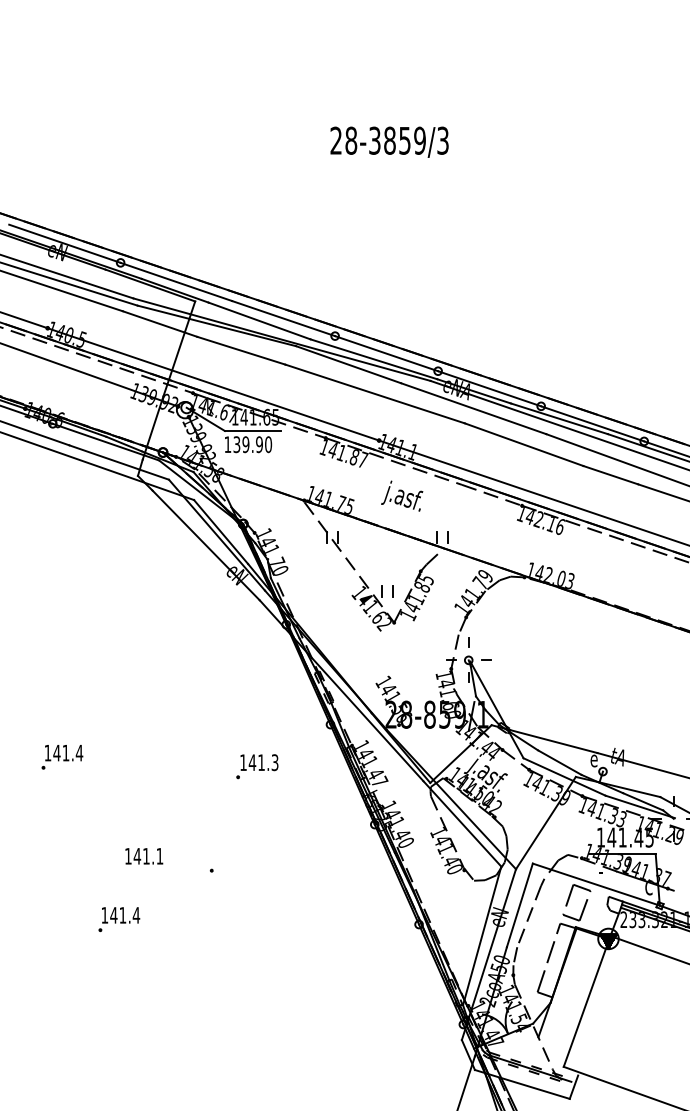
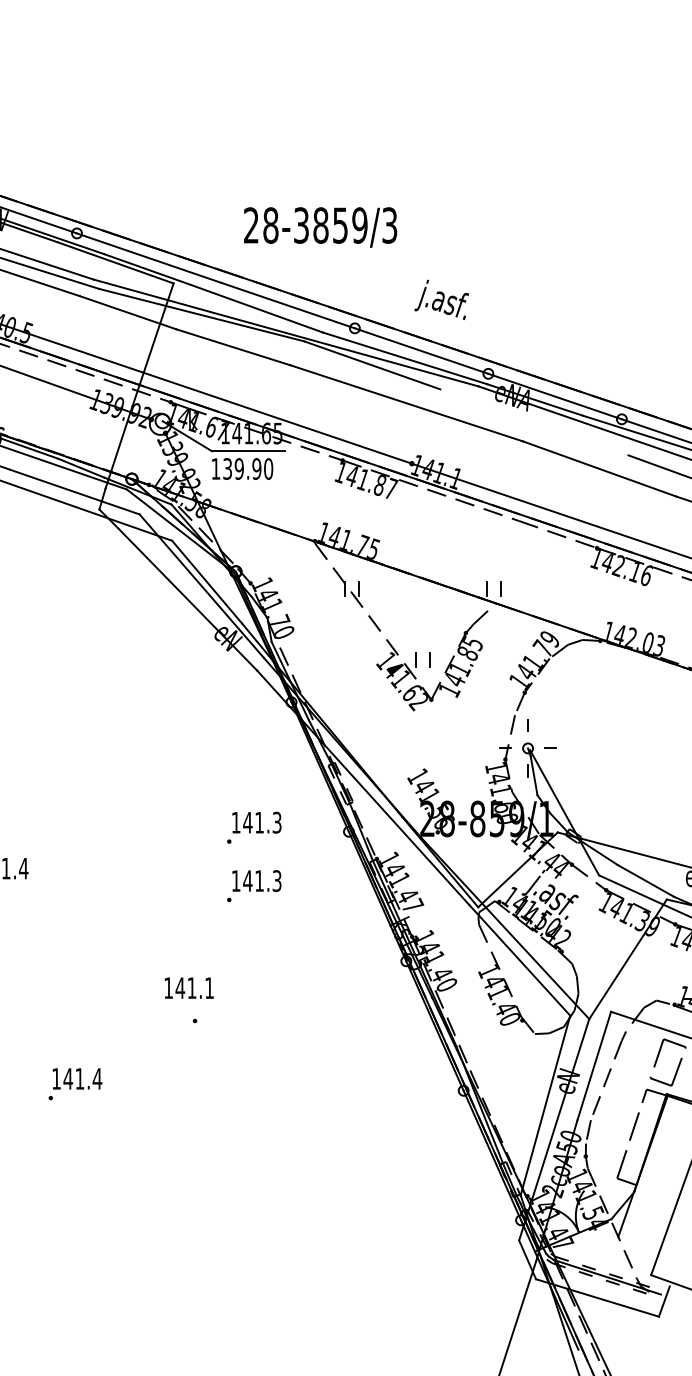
text: (389, 141) -> (320, 226), moved
line: (473, 408) -> (534, 422), removed
text: (402, 495) -> (442, 299), moved
part: (257, 721) -> (254, 827), added
text: (144, 856) -> (189, 988), moved

